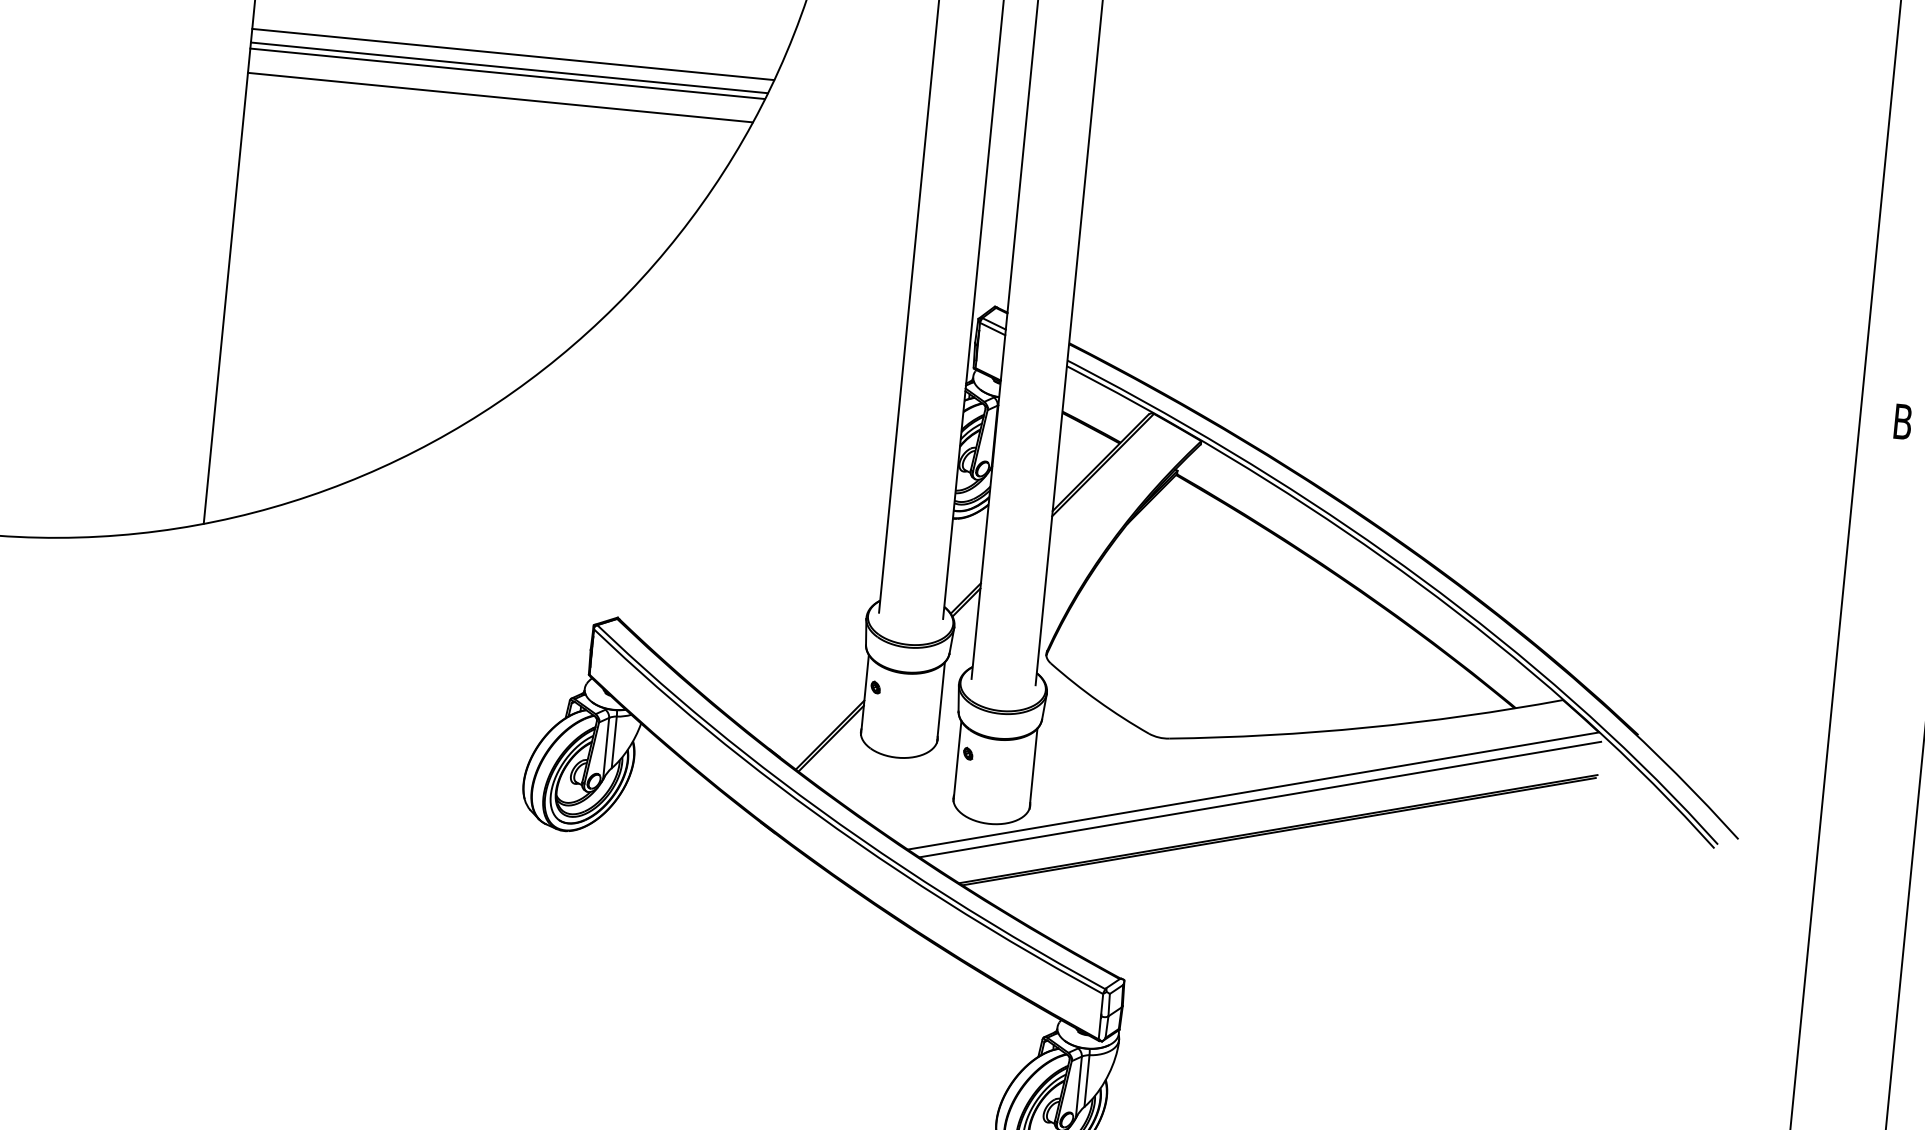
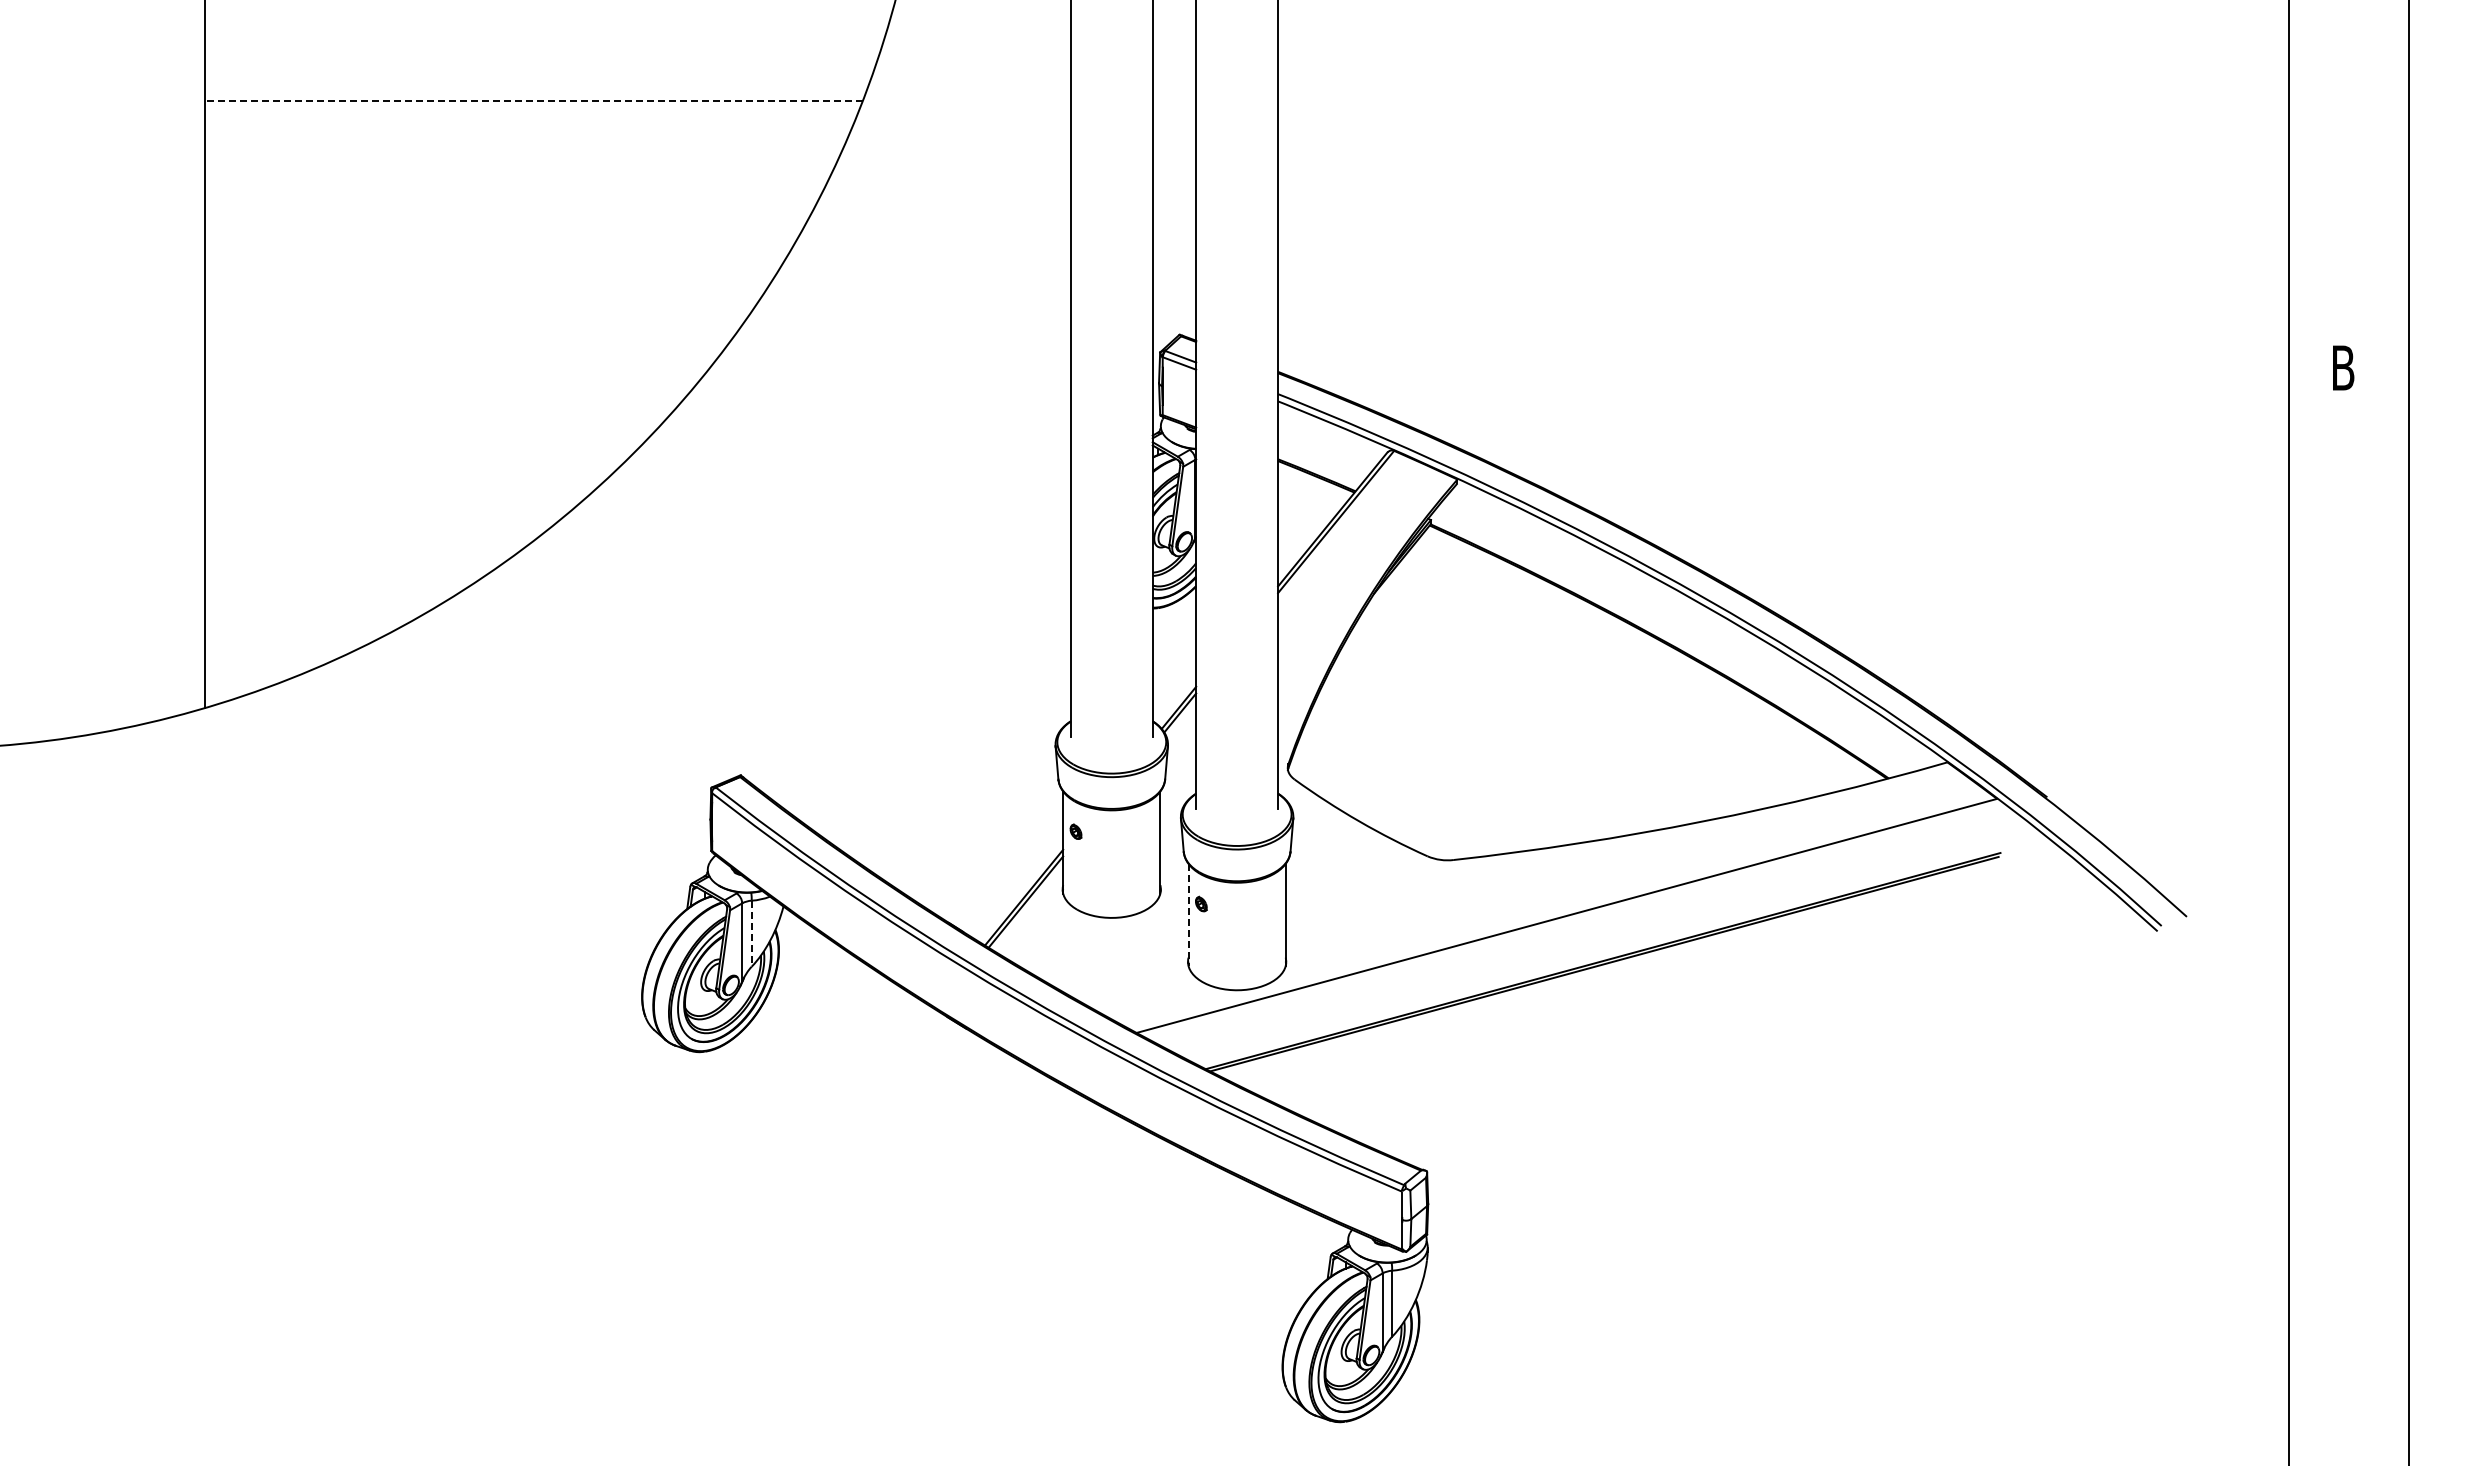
line: (512, 54) -> (537, 75), removed
line: (508, 67) -> (534, 92), removed
line: (507, 73) -> (533, 100), solid -> dashed
line: (500, 97) -> (527, 131), removed
line: (614, 743) -> (751, 934), solid -> dashed
line: (957, 761) -> (1188, 915), solid -> dashed
line: (1260, 799) -> (1576, 925), removed

